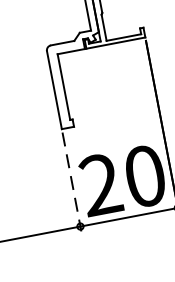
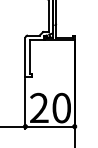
line: (72, 182) -> (25, 104), dashed -> solid

